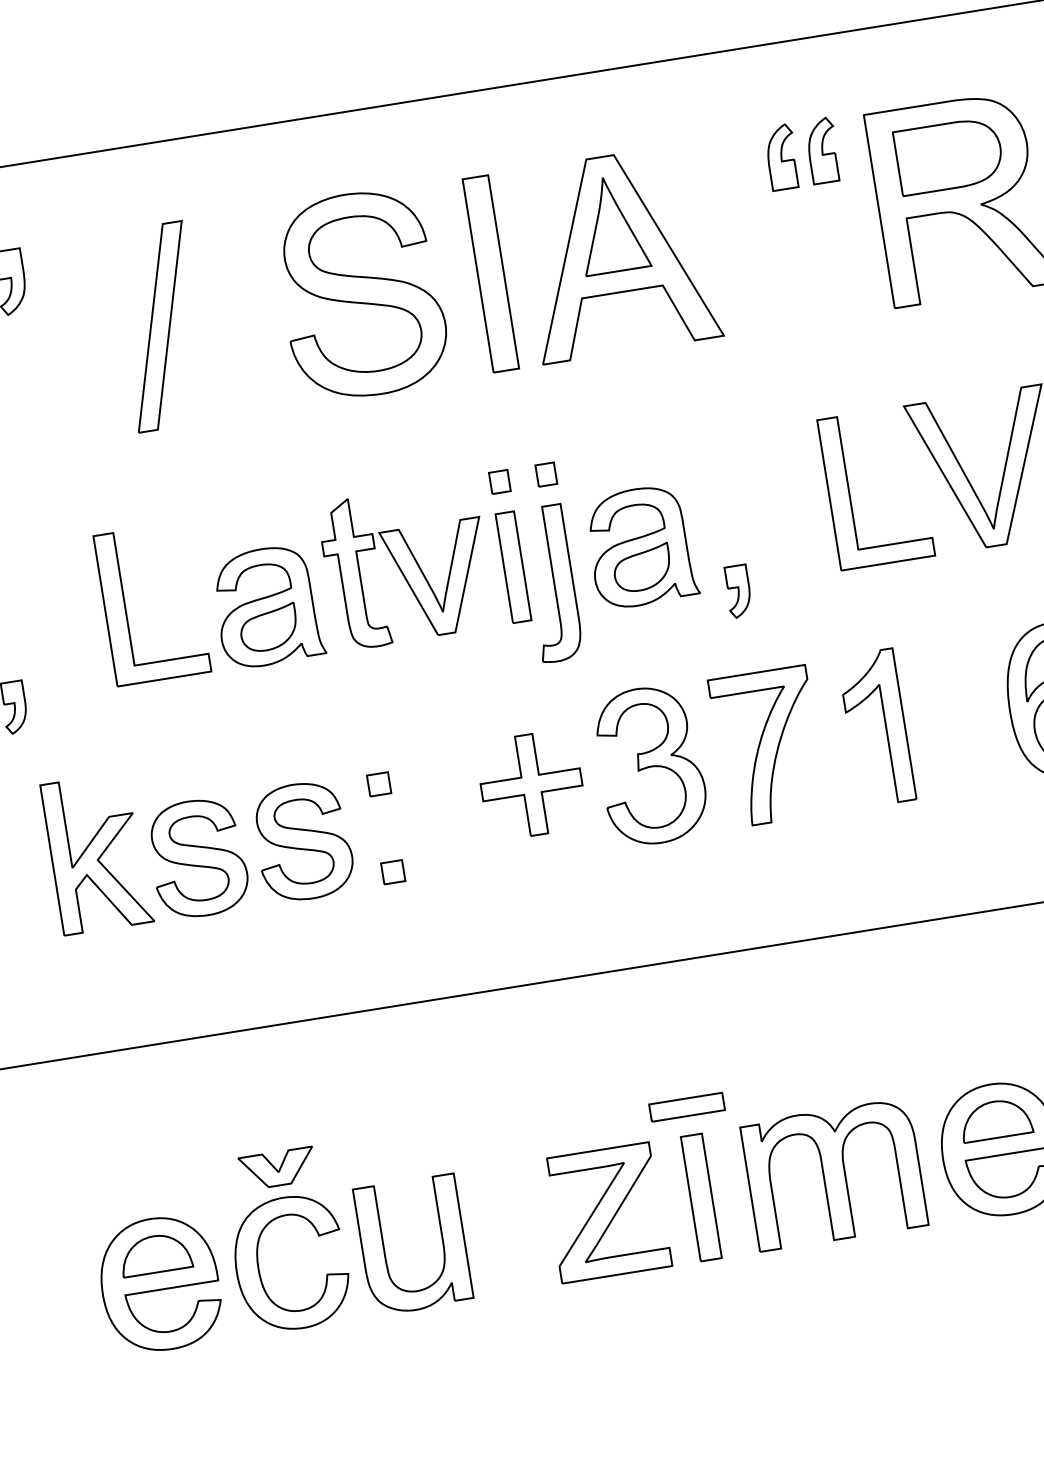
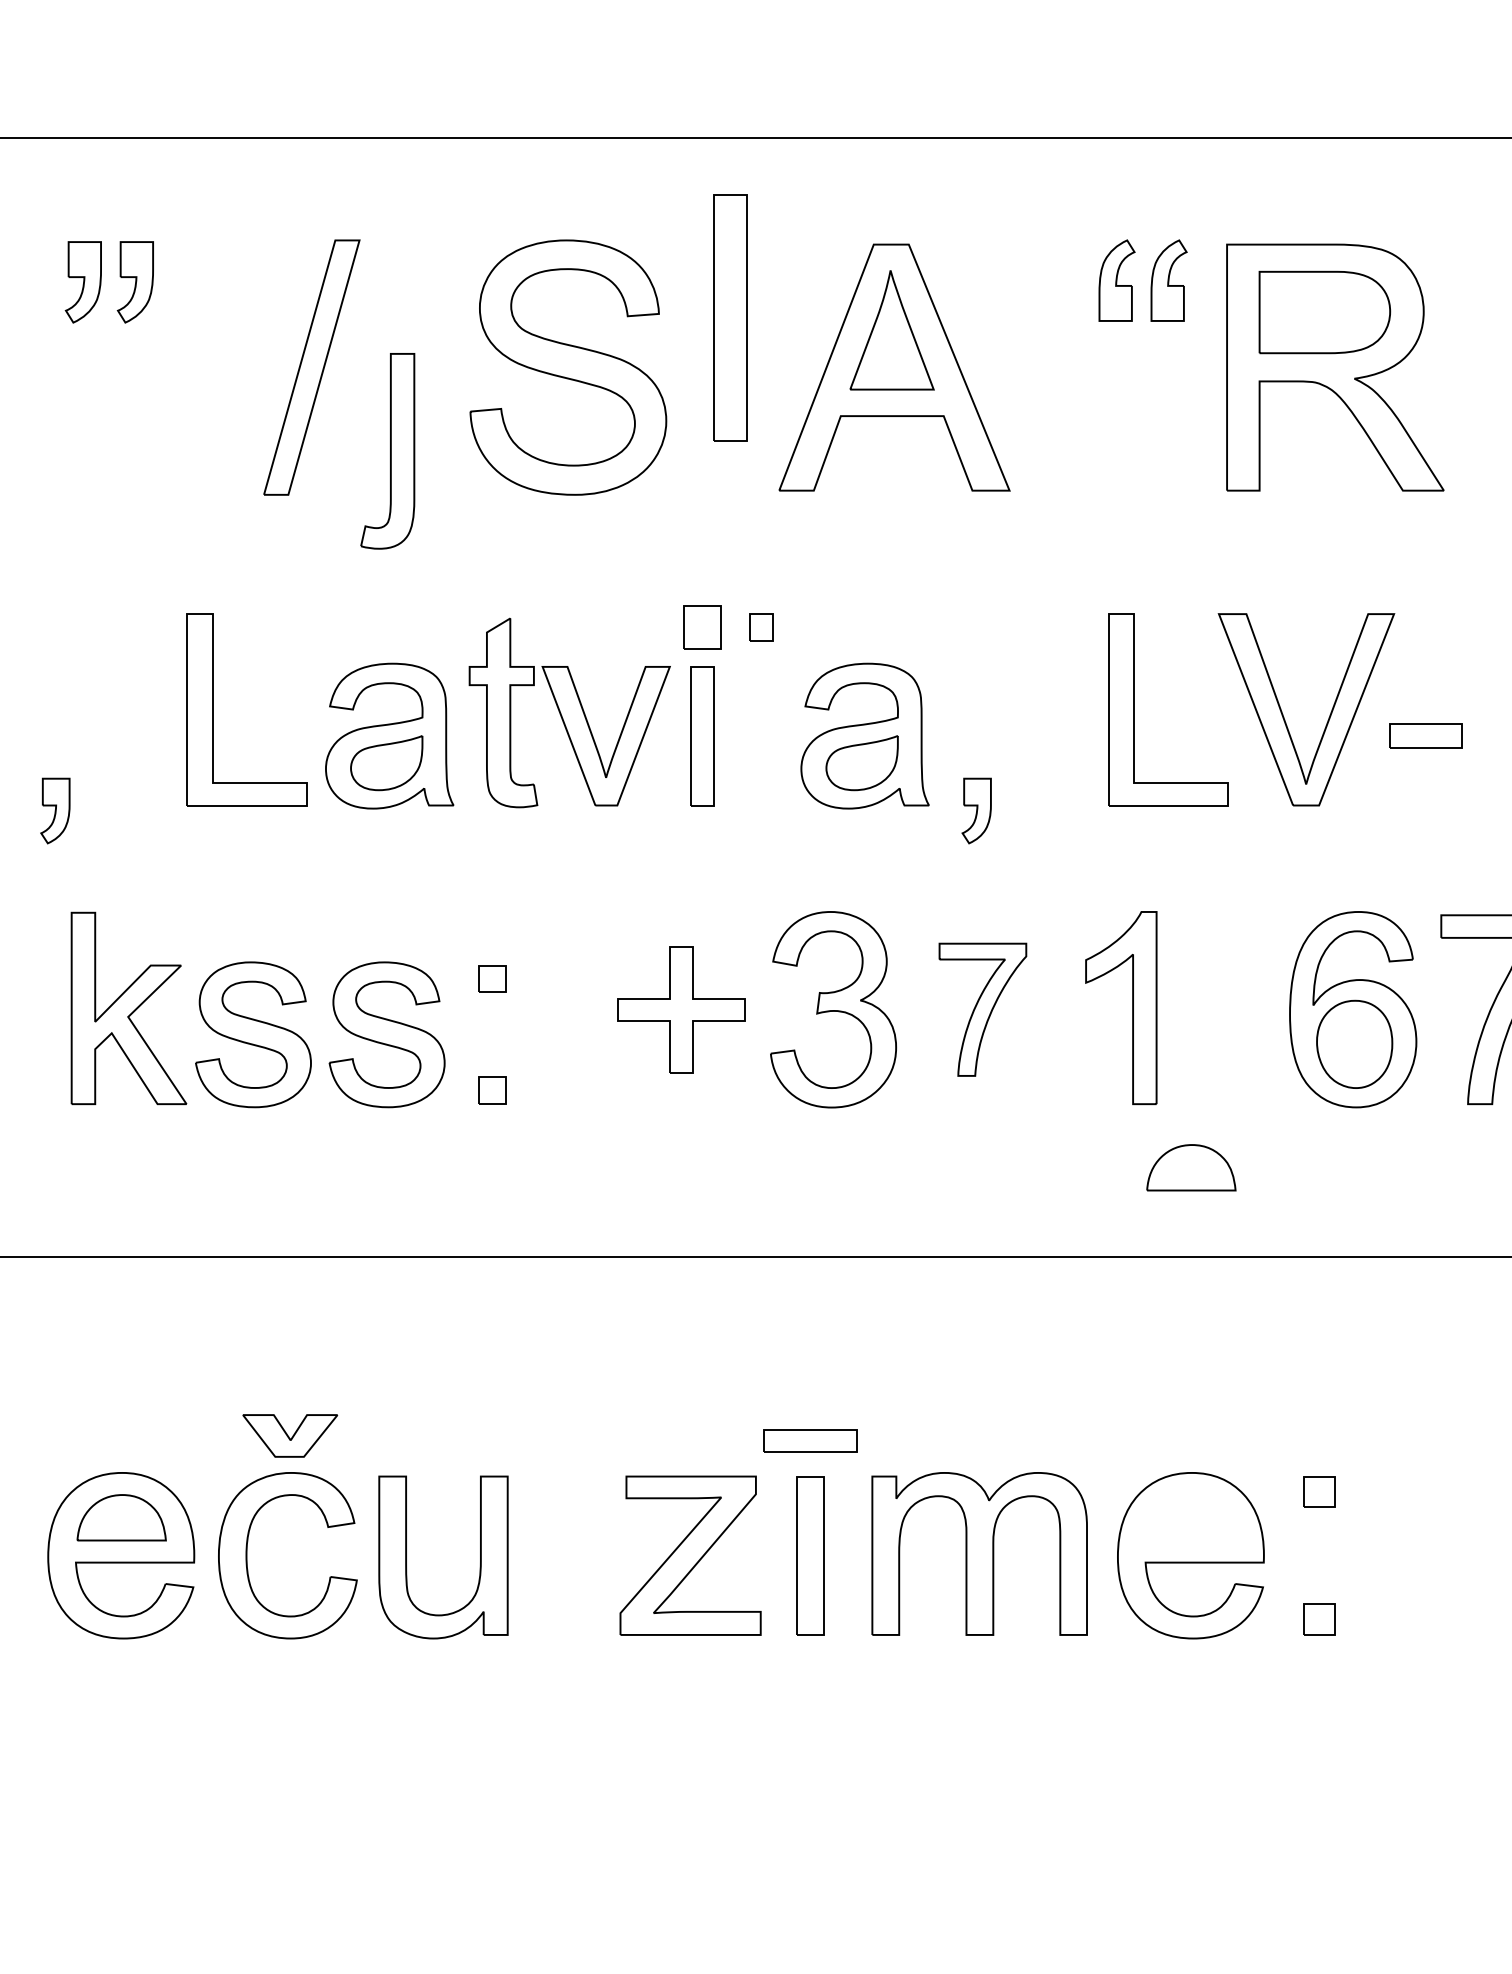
part: (490, 273) -> (730, 317), moved
part: (499, 481) -> (702, 627), size x1.6
part: (551, 583) -> (387, 451), moved
part: (767, 746) -> (982, 1009), size x0.7
part: (996, 1119) -> (1191, 1167), moved

